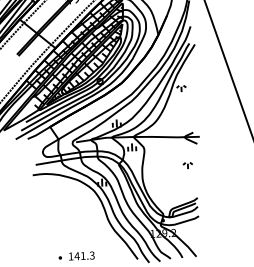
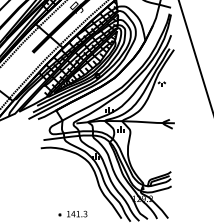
part: (187, 165) -> (164, 145), removed

